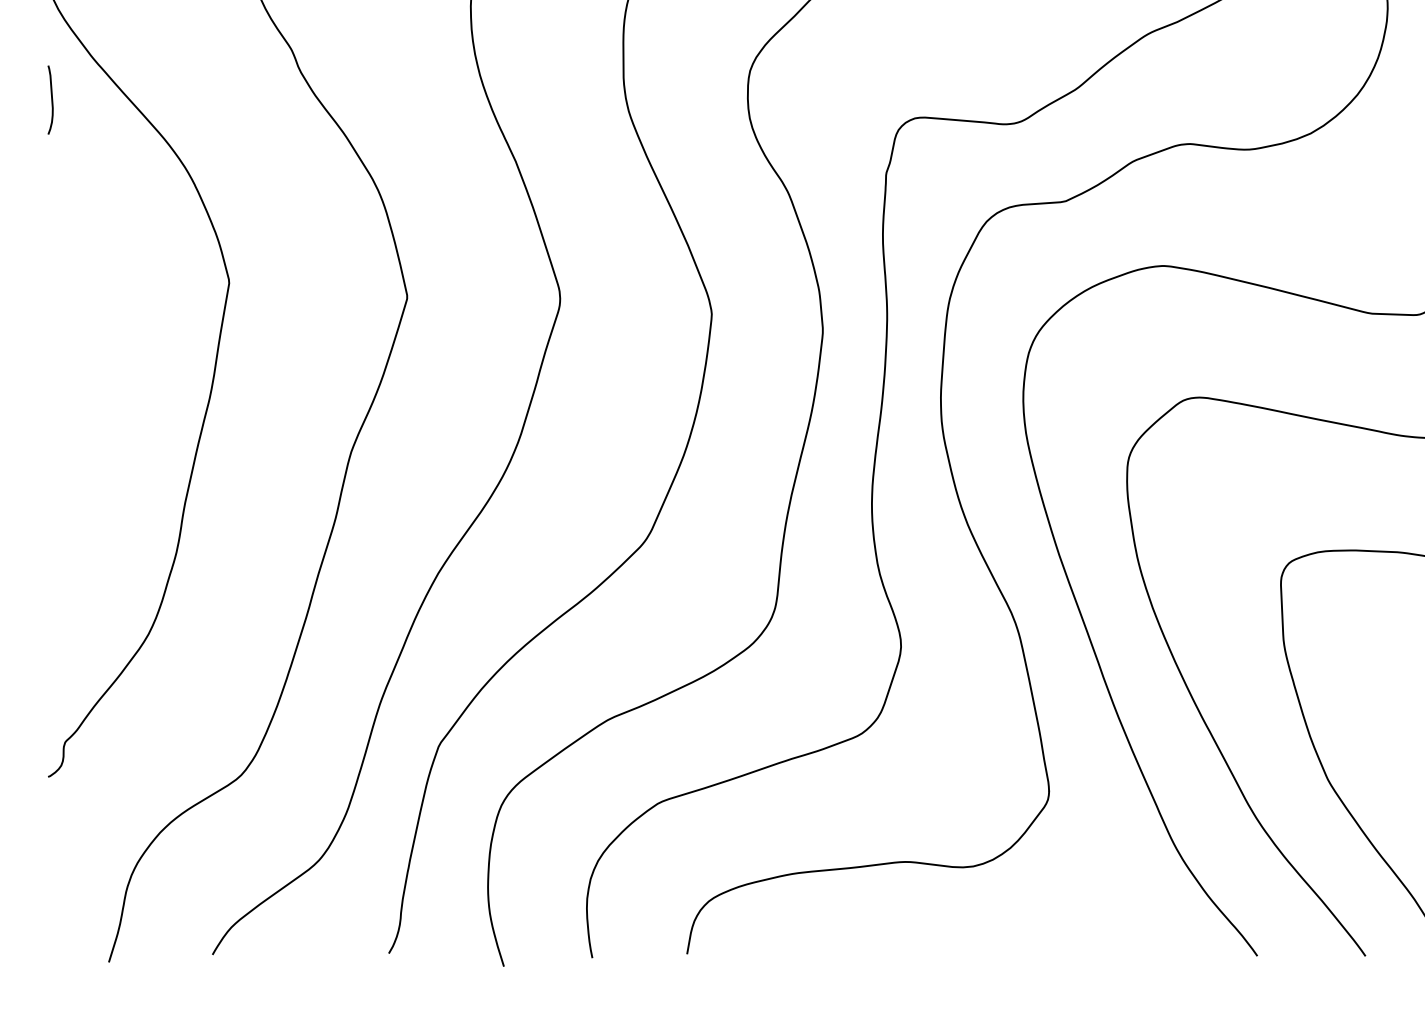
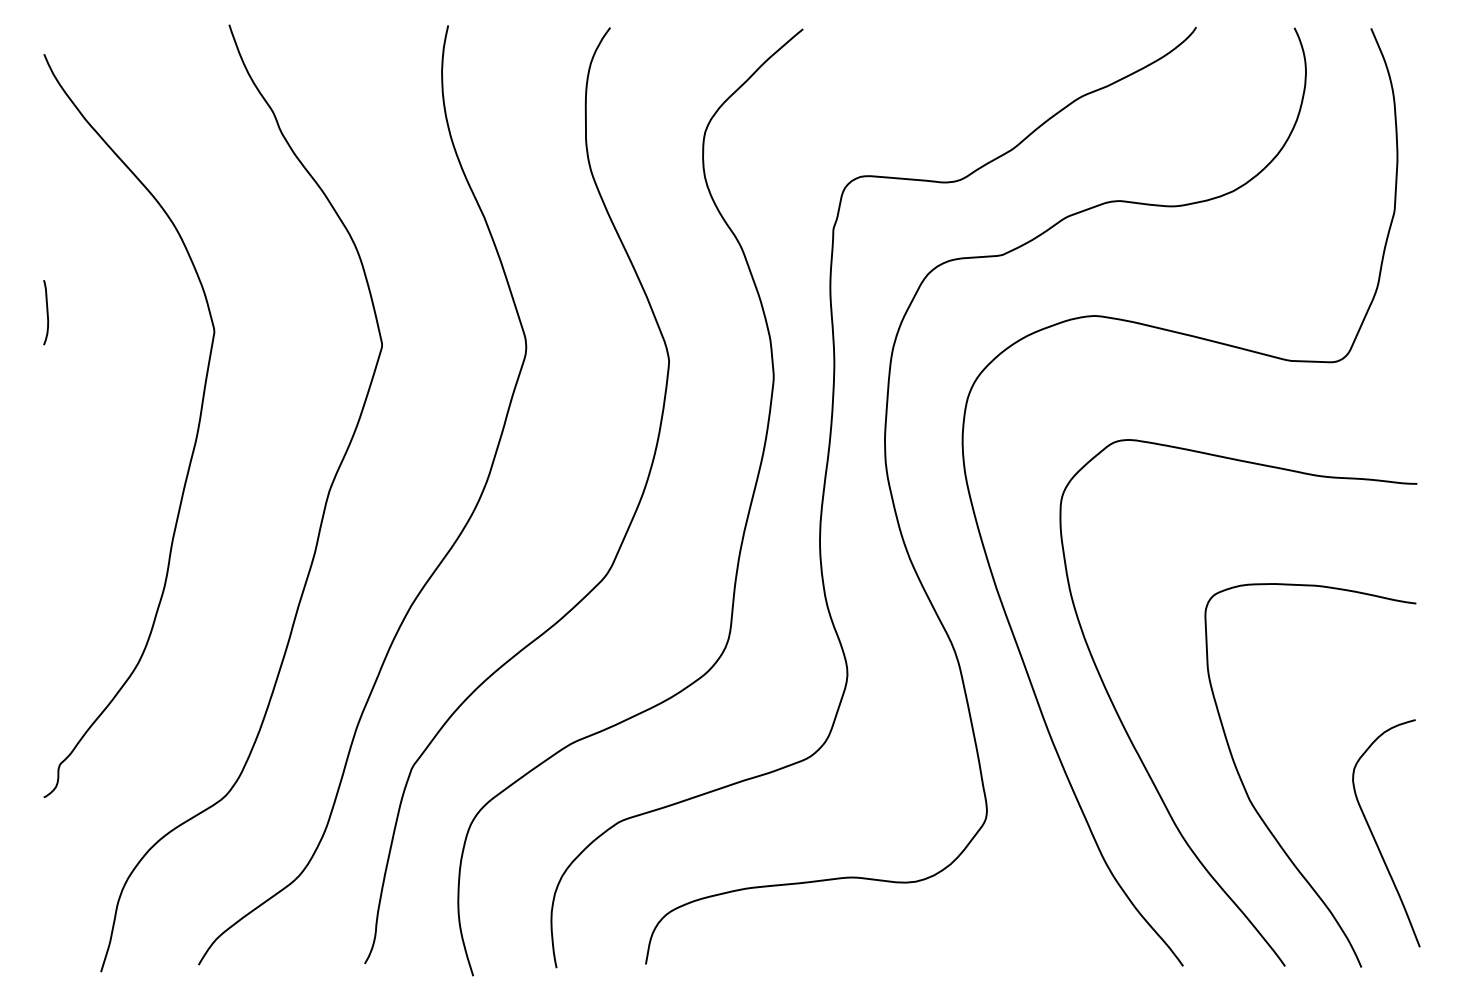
curve: (51, 99) -> (46, 312), moved

